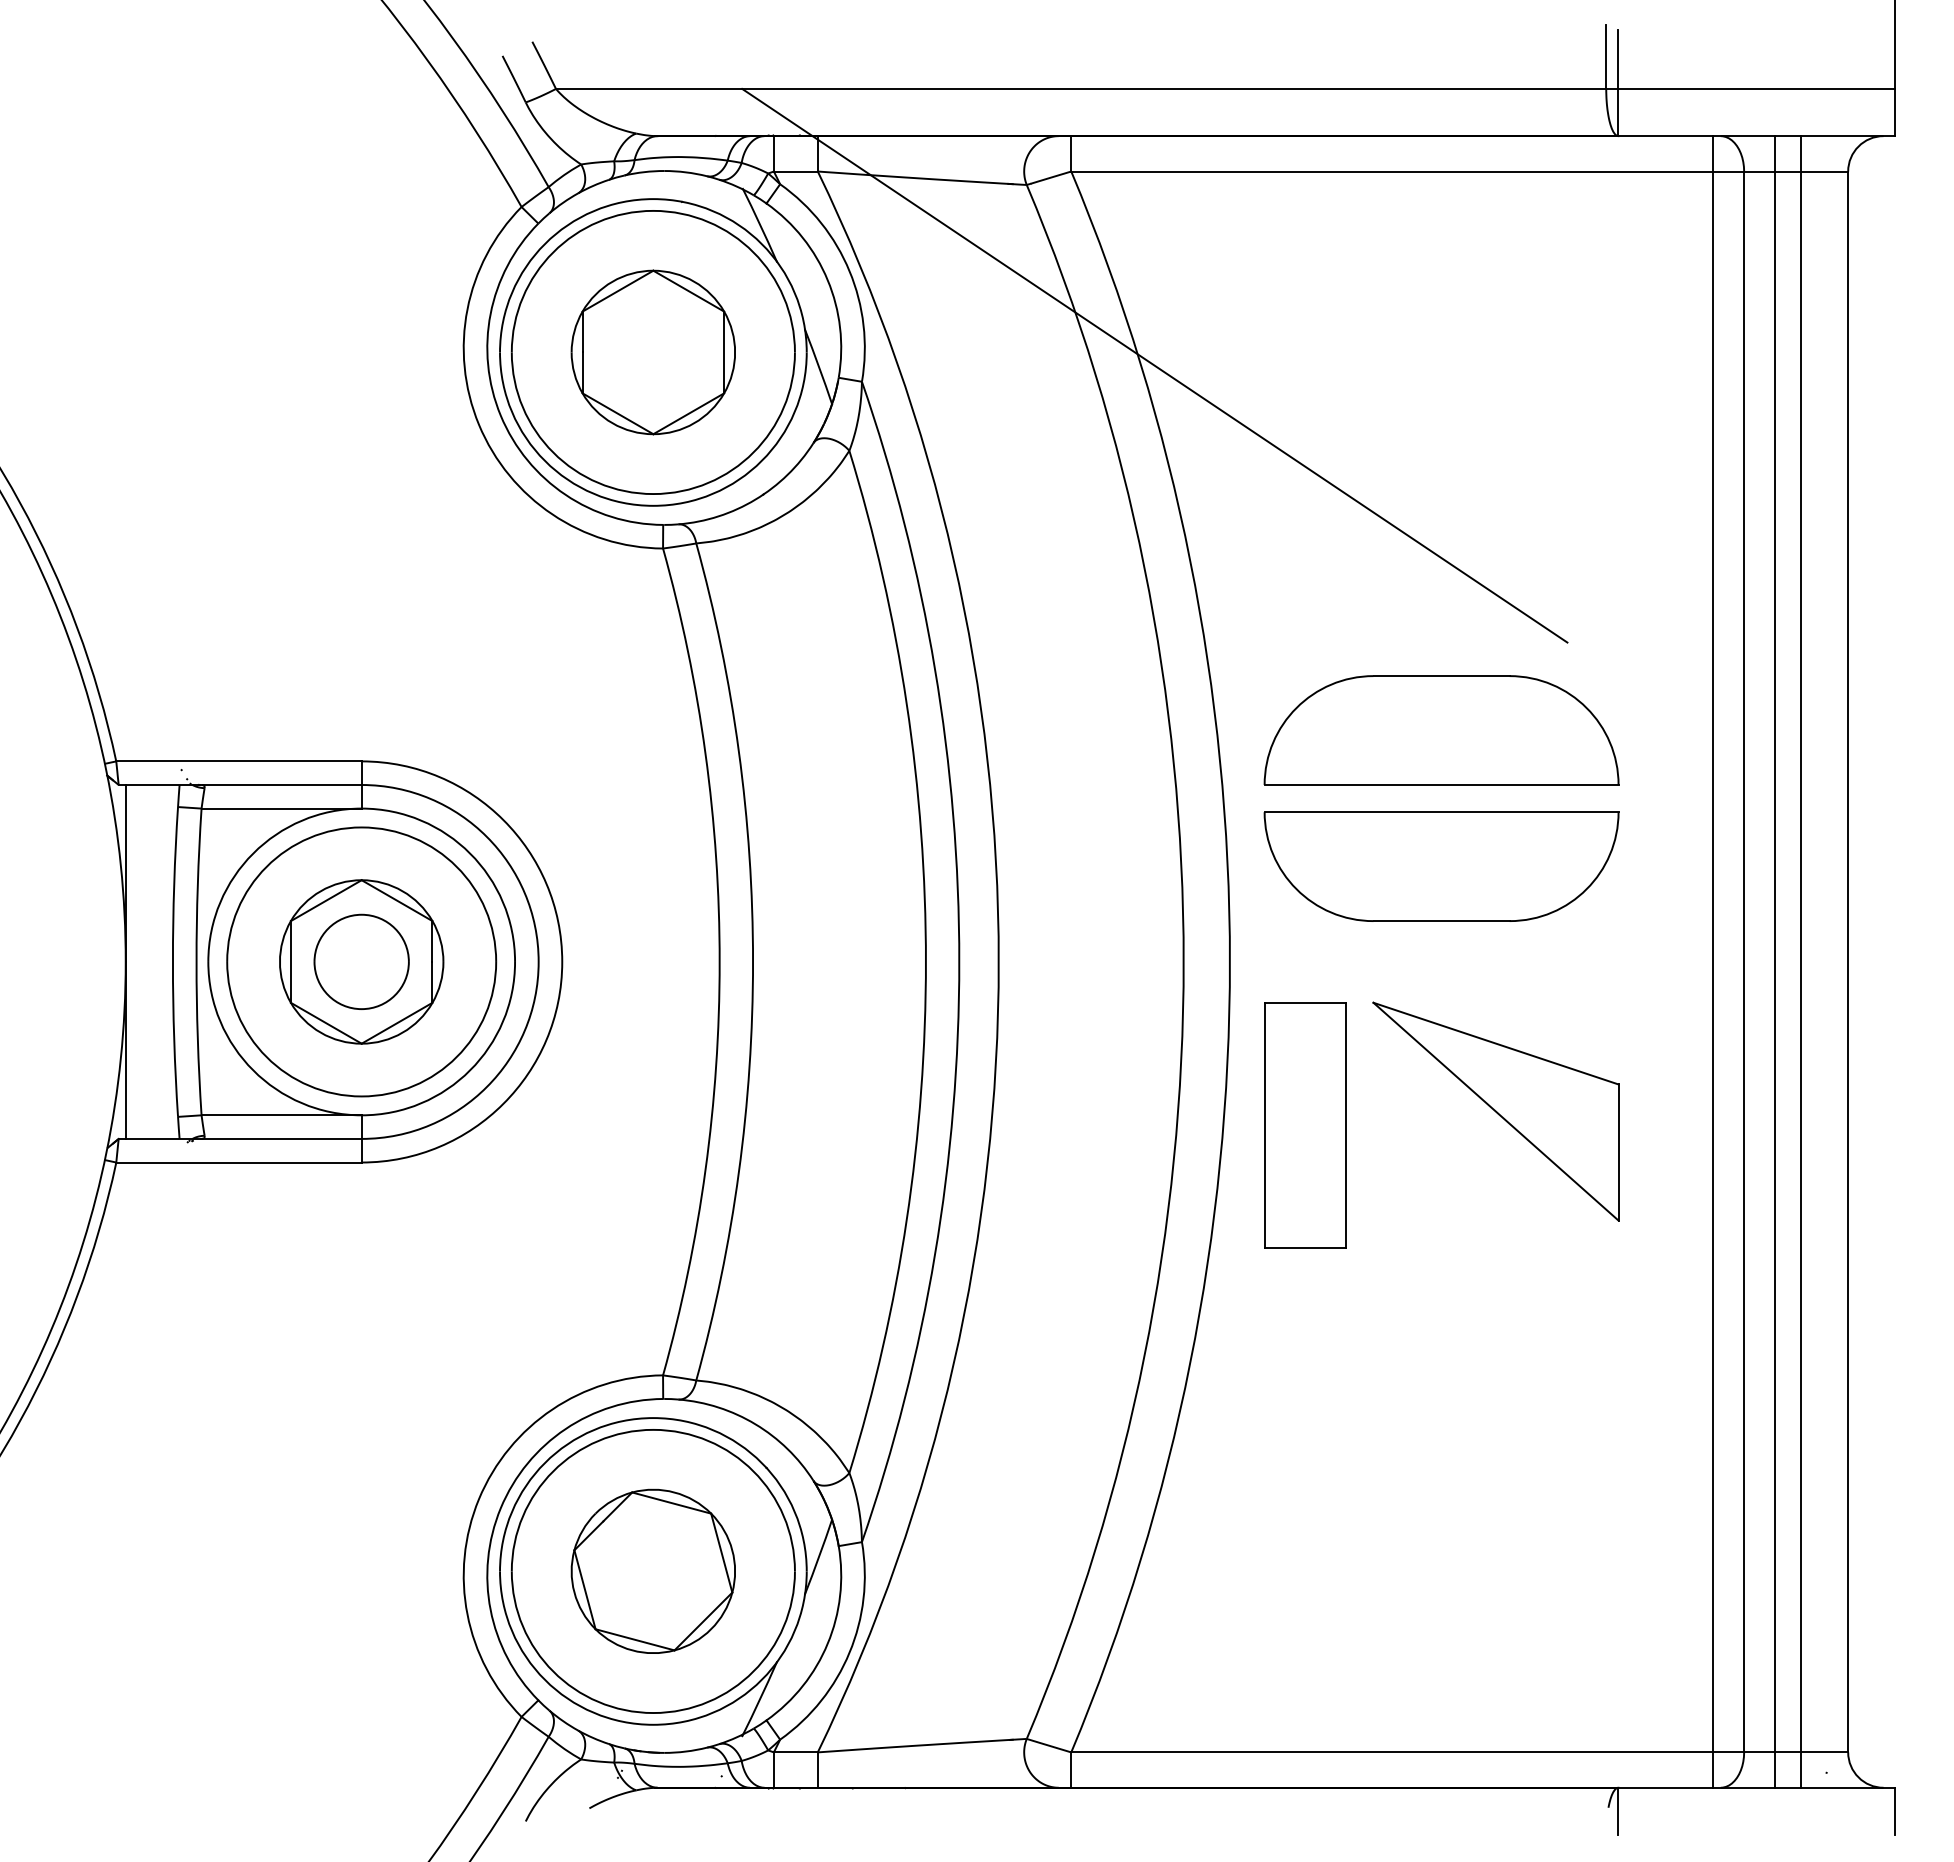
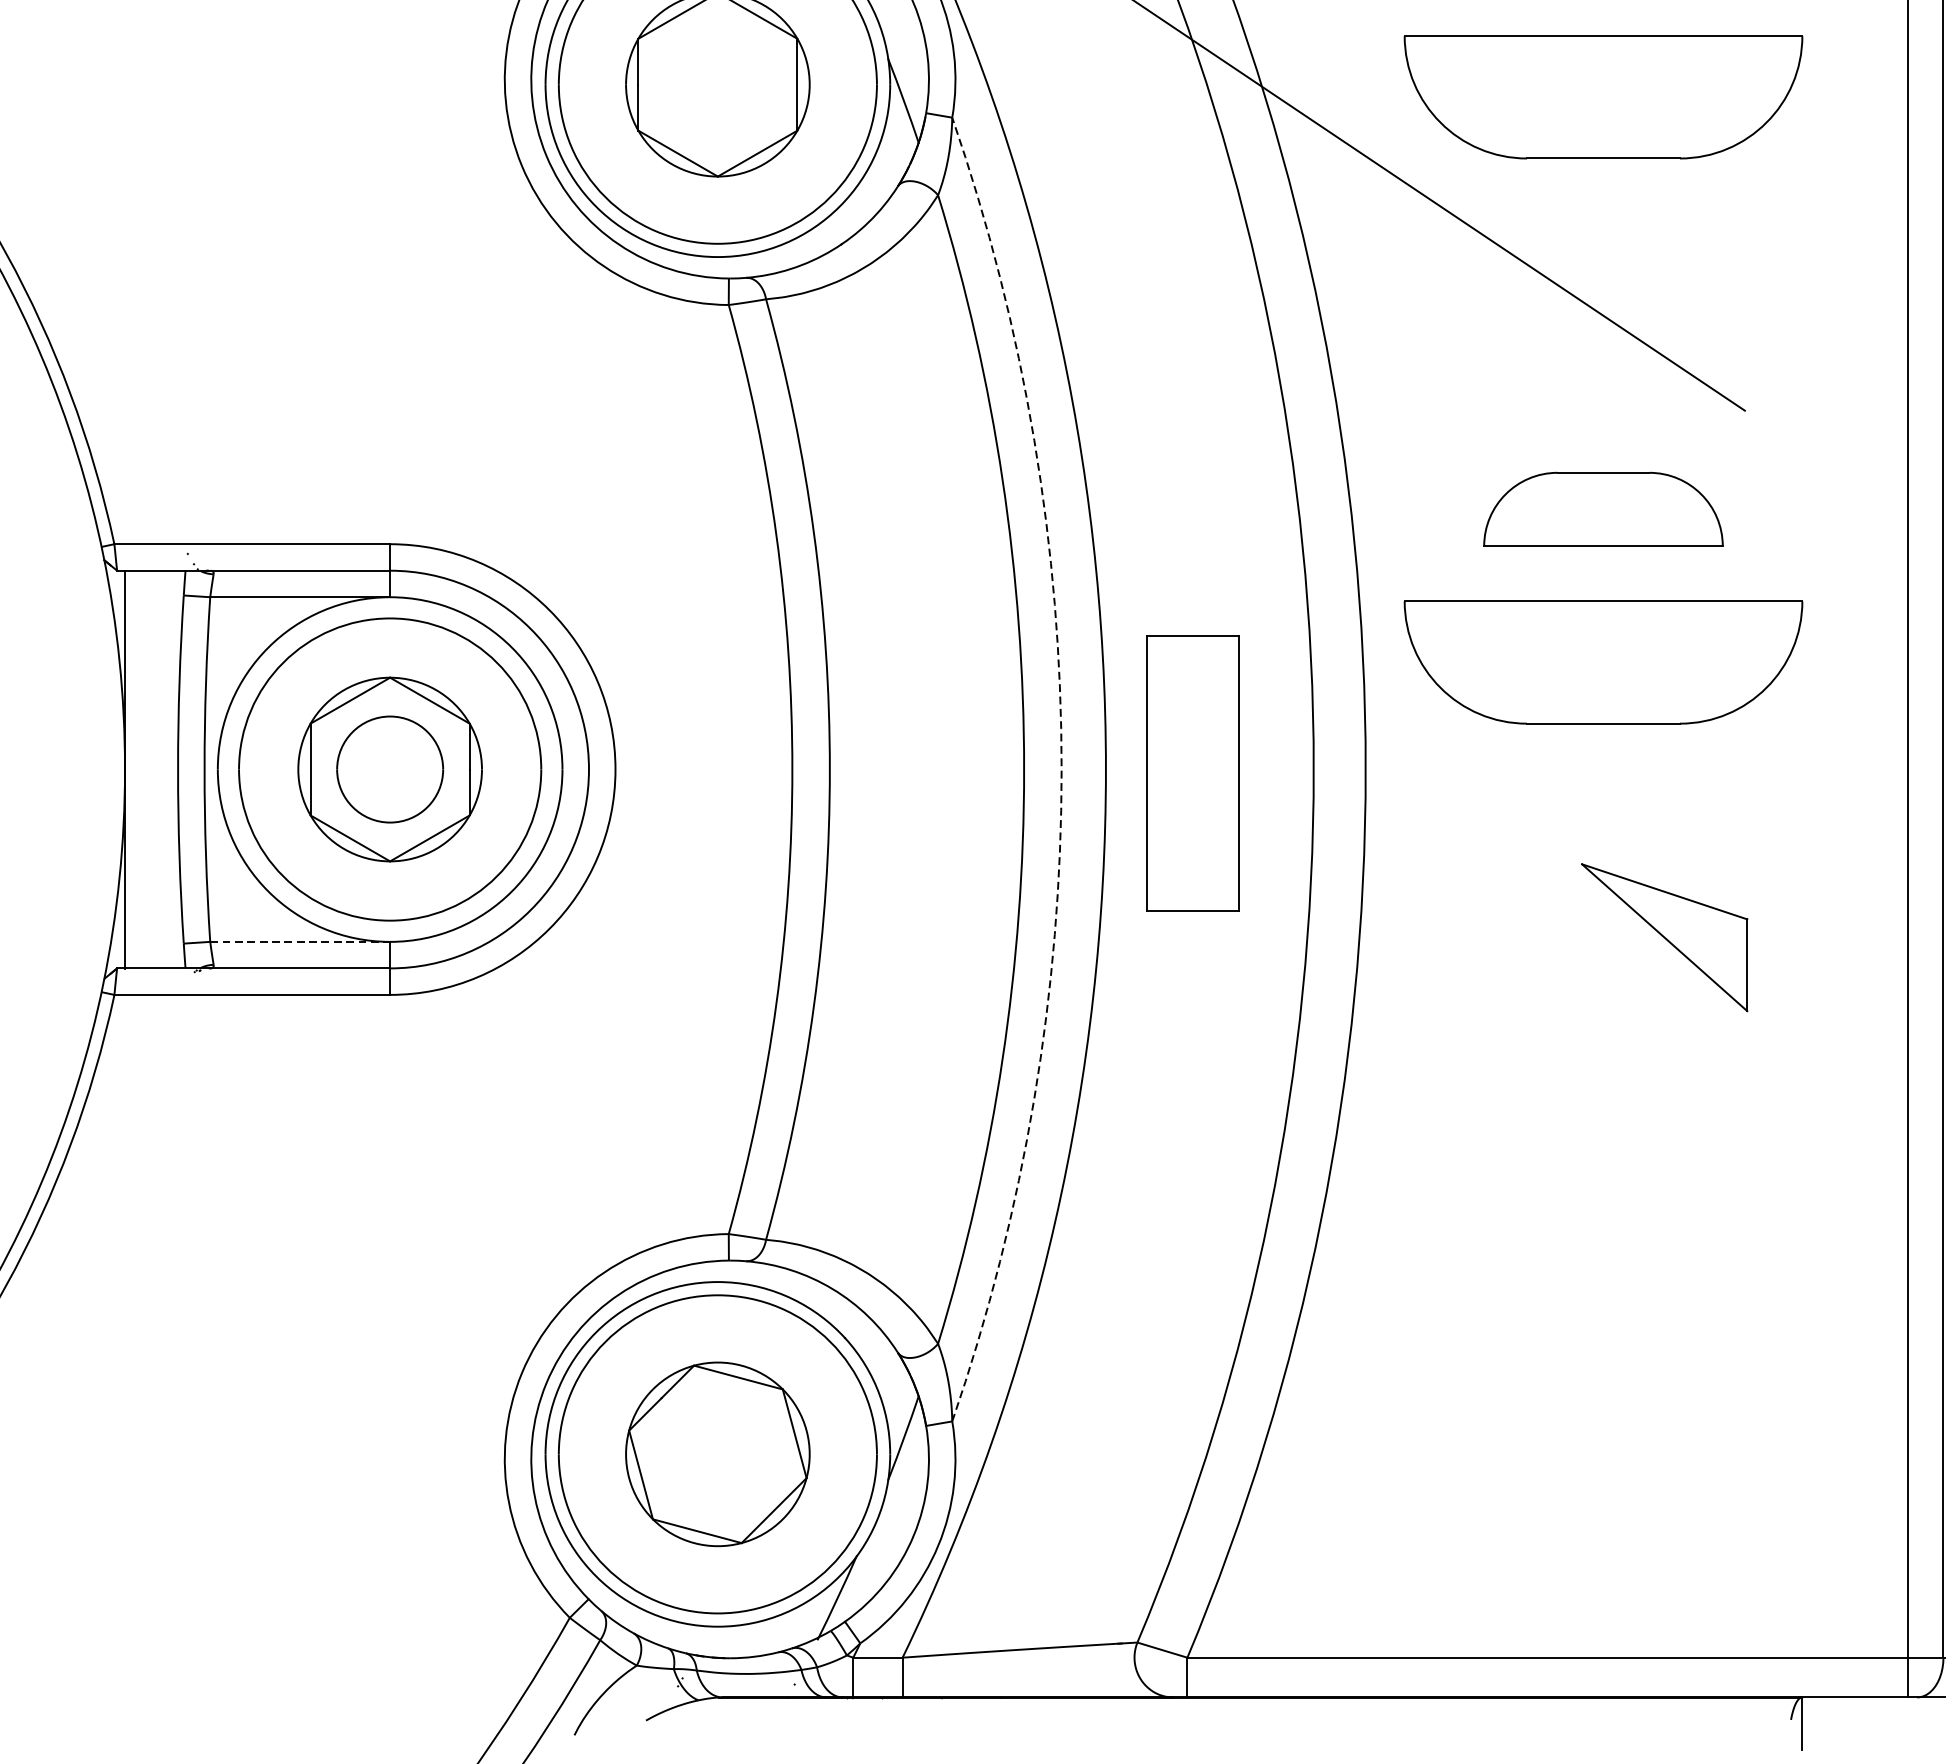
part: (1441, 363) -> (1603, 97), added
part: (1441, 730) -> (1603, 509), size x0.6
arc: (959, 961) -> (1061, 769), solid -> dashed
part: (1495, 1111) -> (1664, 937), size x0.6
line: (282, 1115) -> (301, 942), solid -> dashed
part: (1305, 1125) -> (1193, 773), moved

